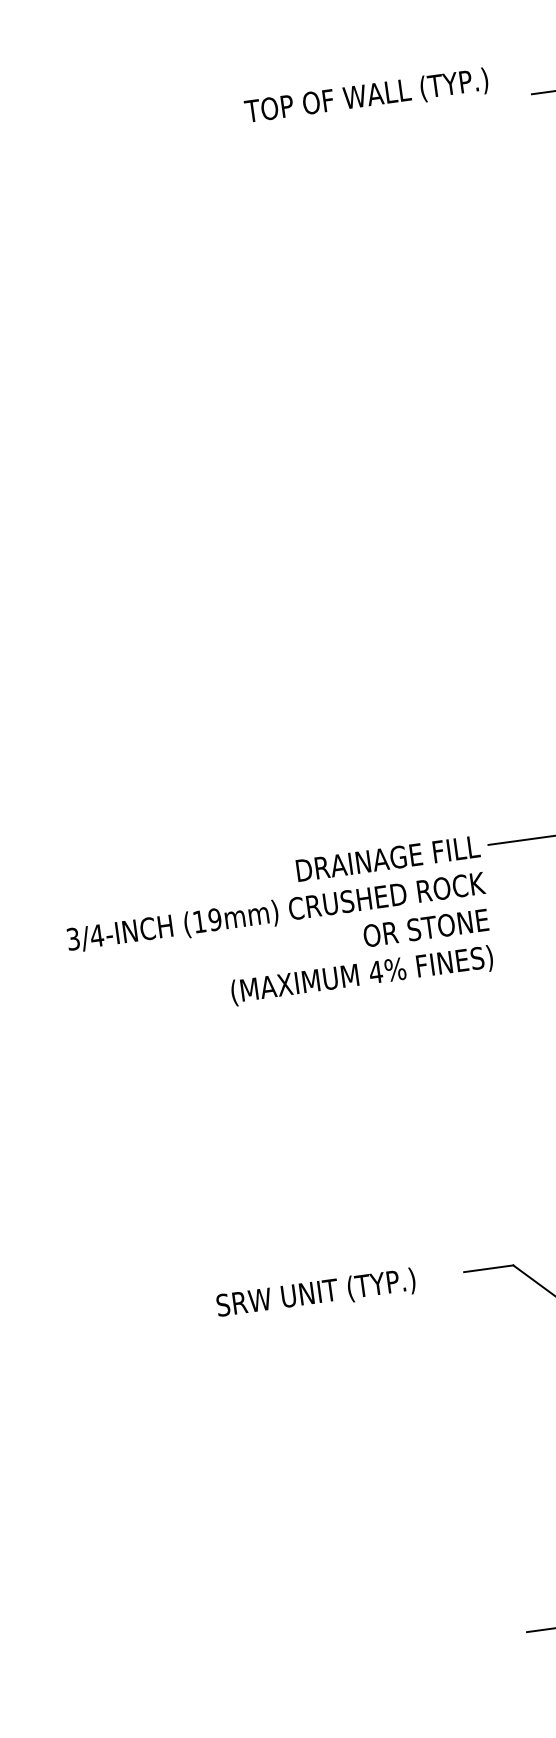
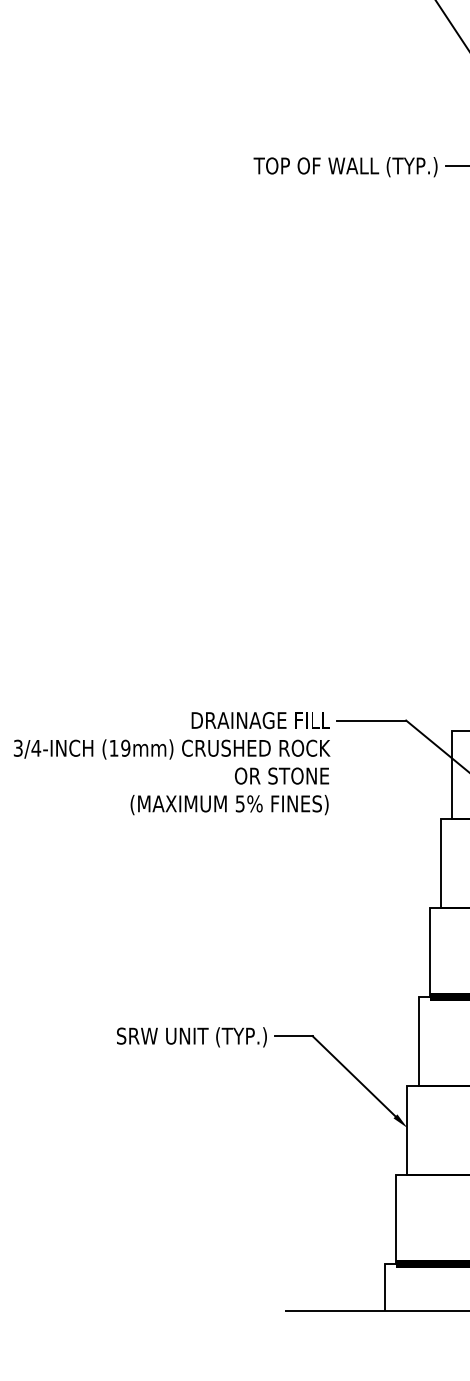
text: (366, 97) -> (345, 167), moved
text: (376, 971) -> (240, 803), 4% -> 5%
text: (315, 1294) -> (191, 1037), moved

